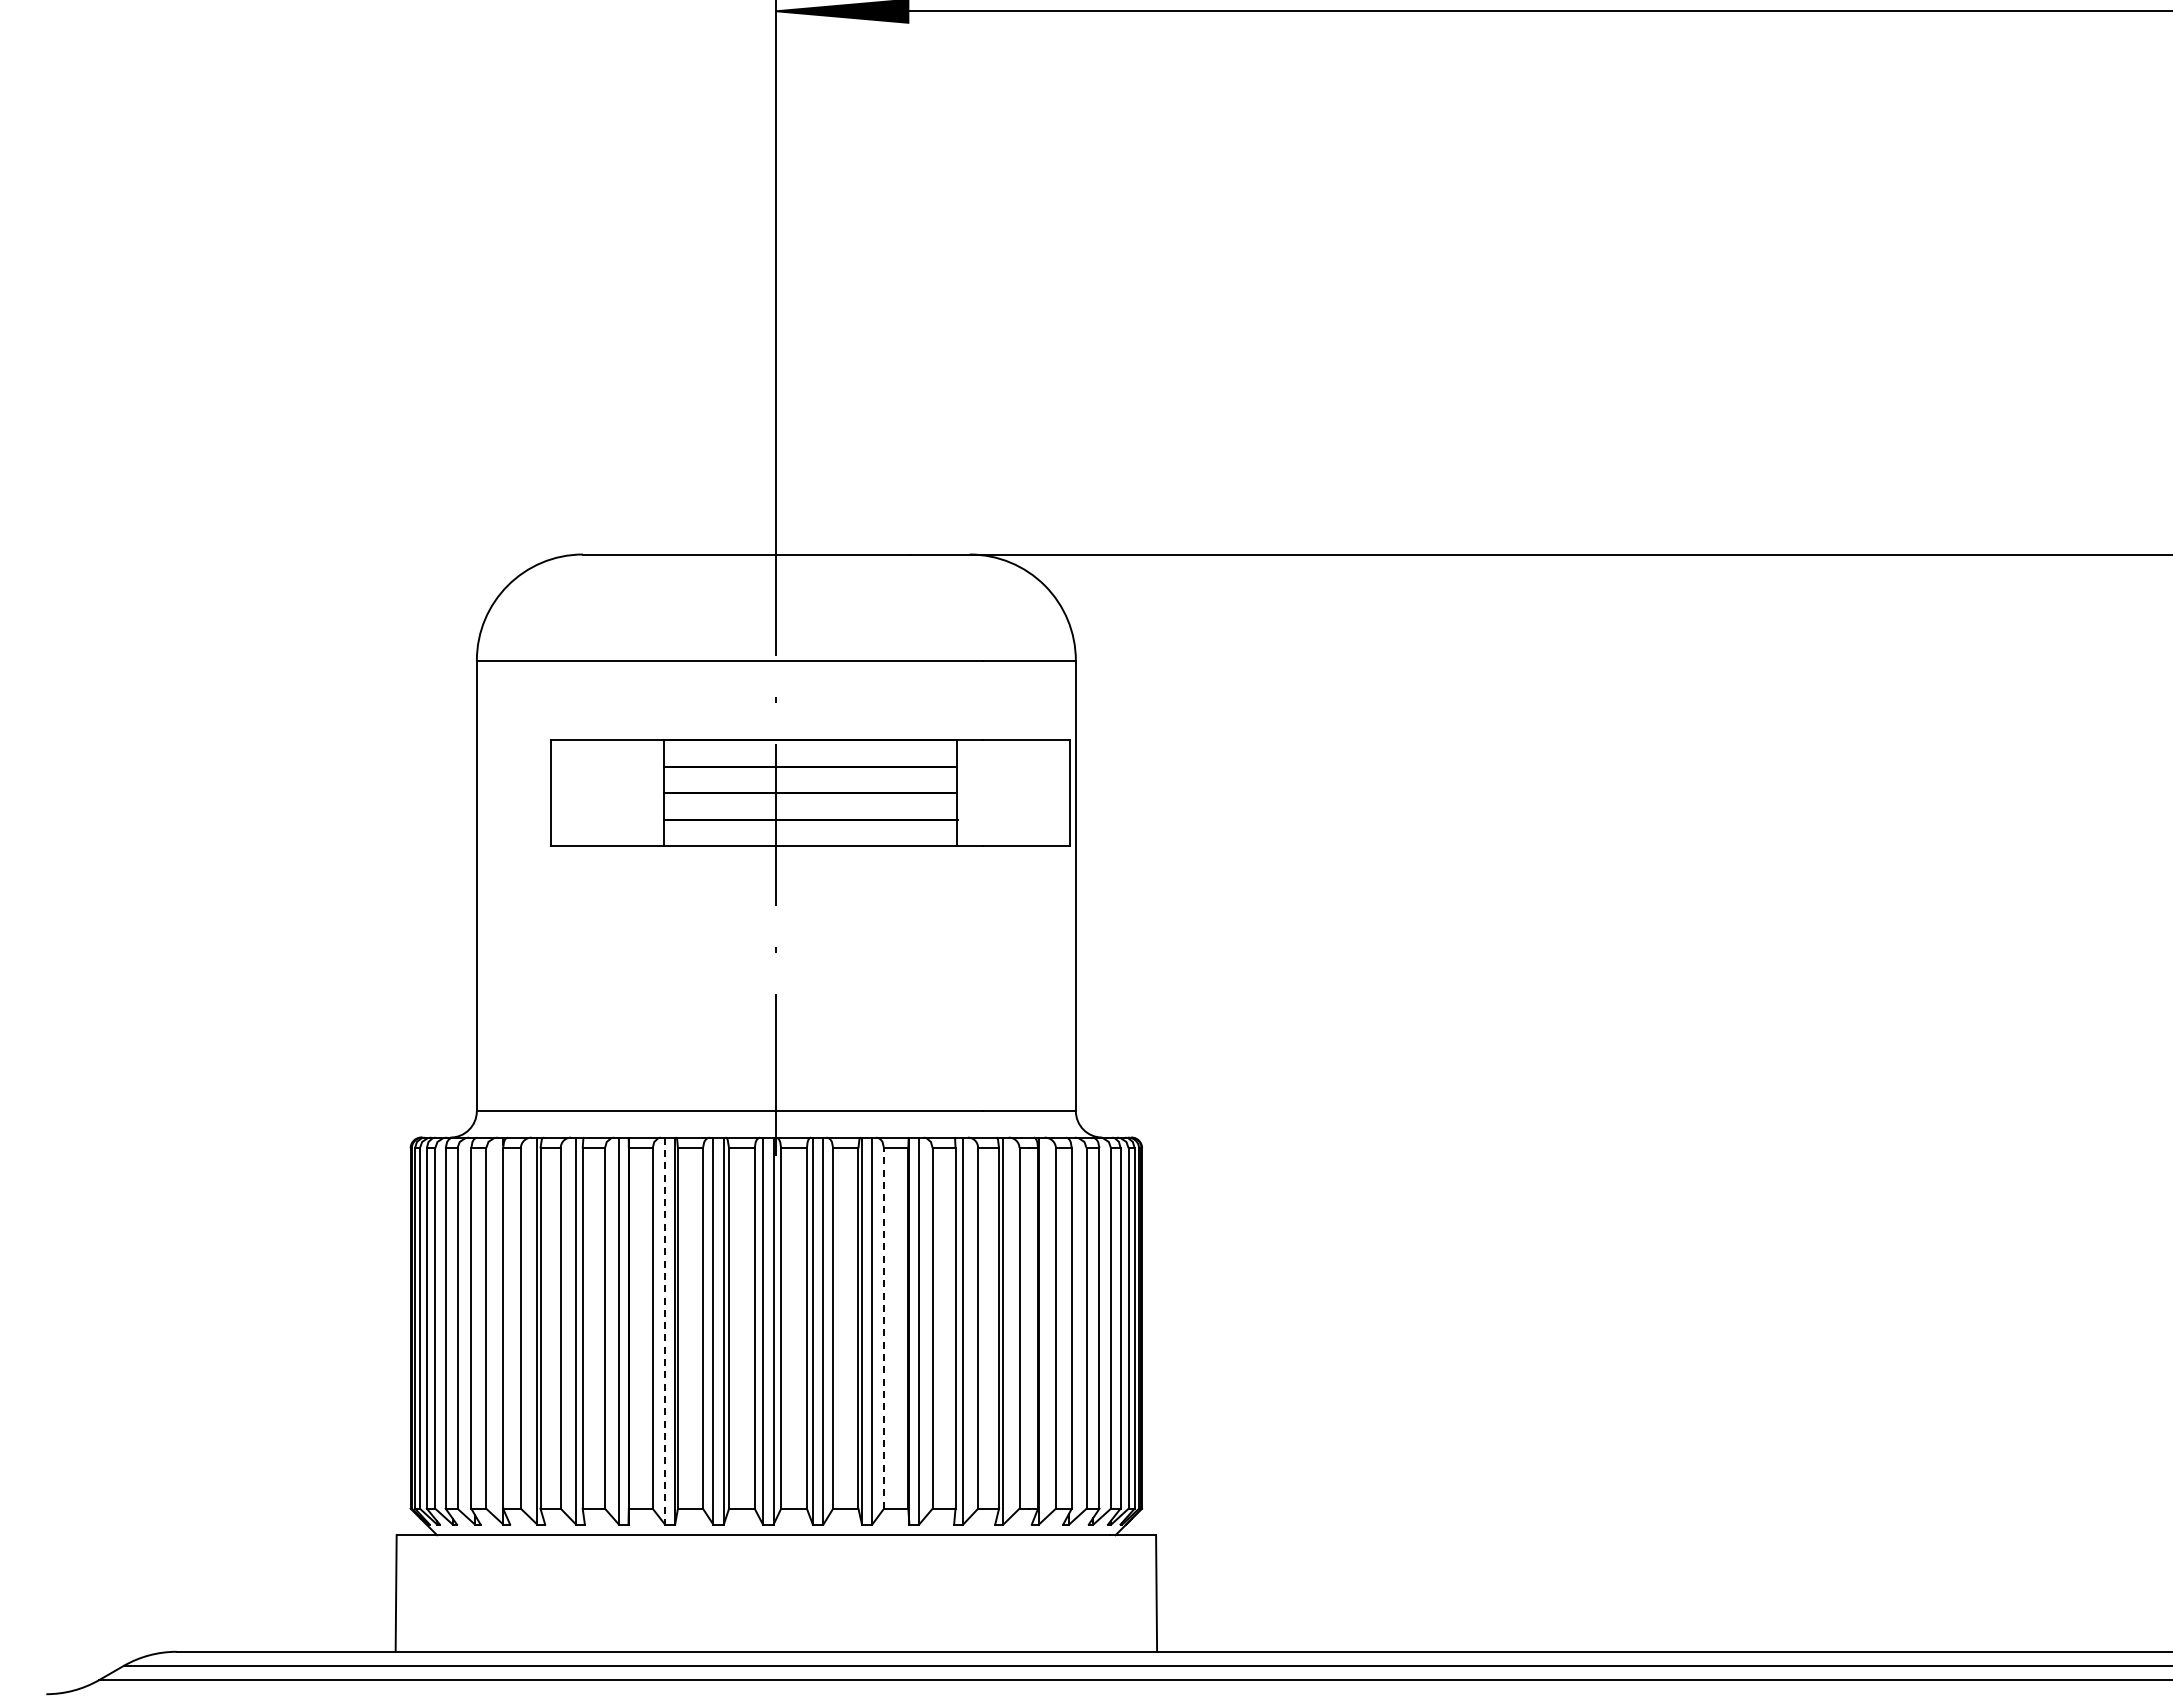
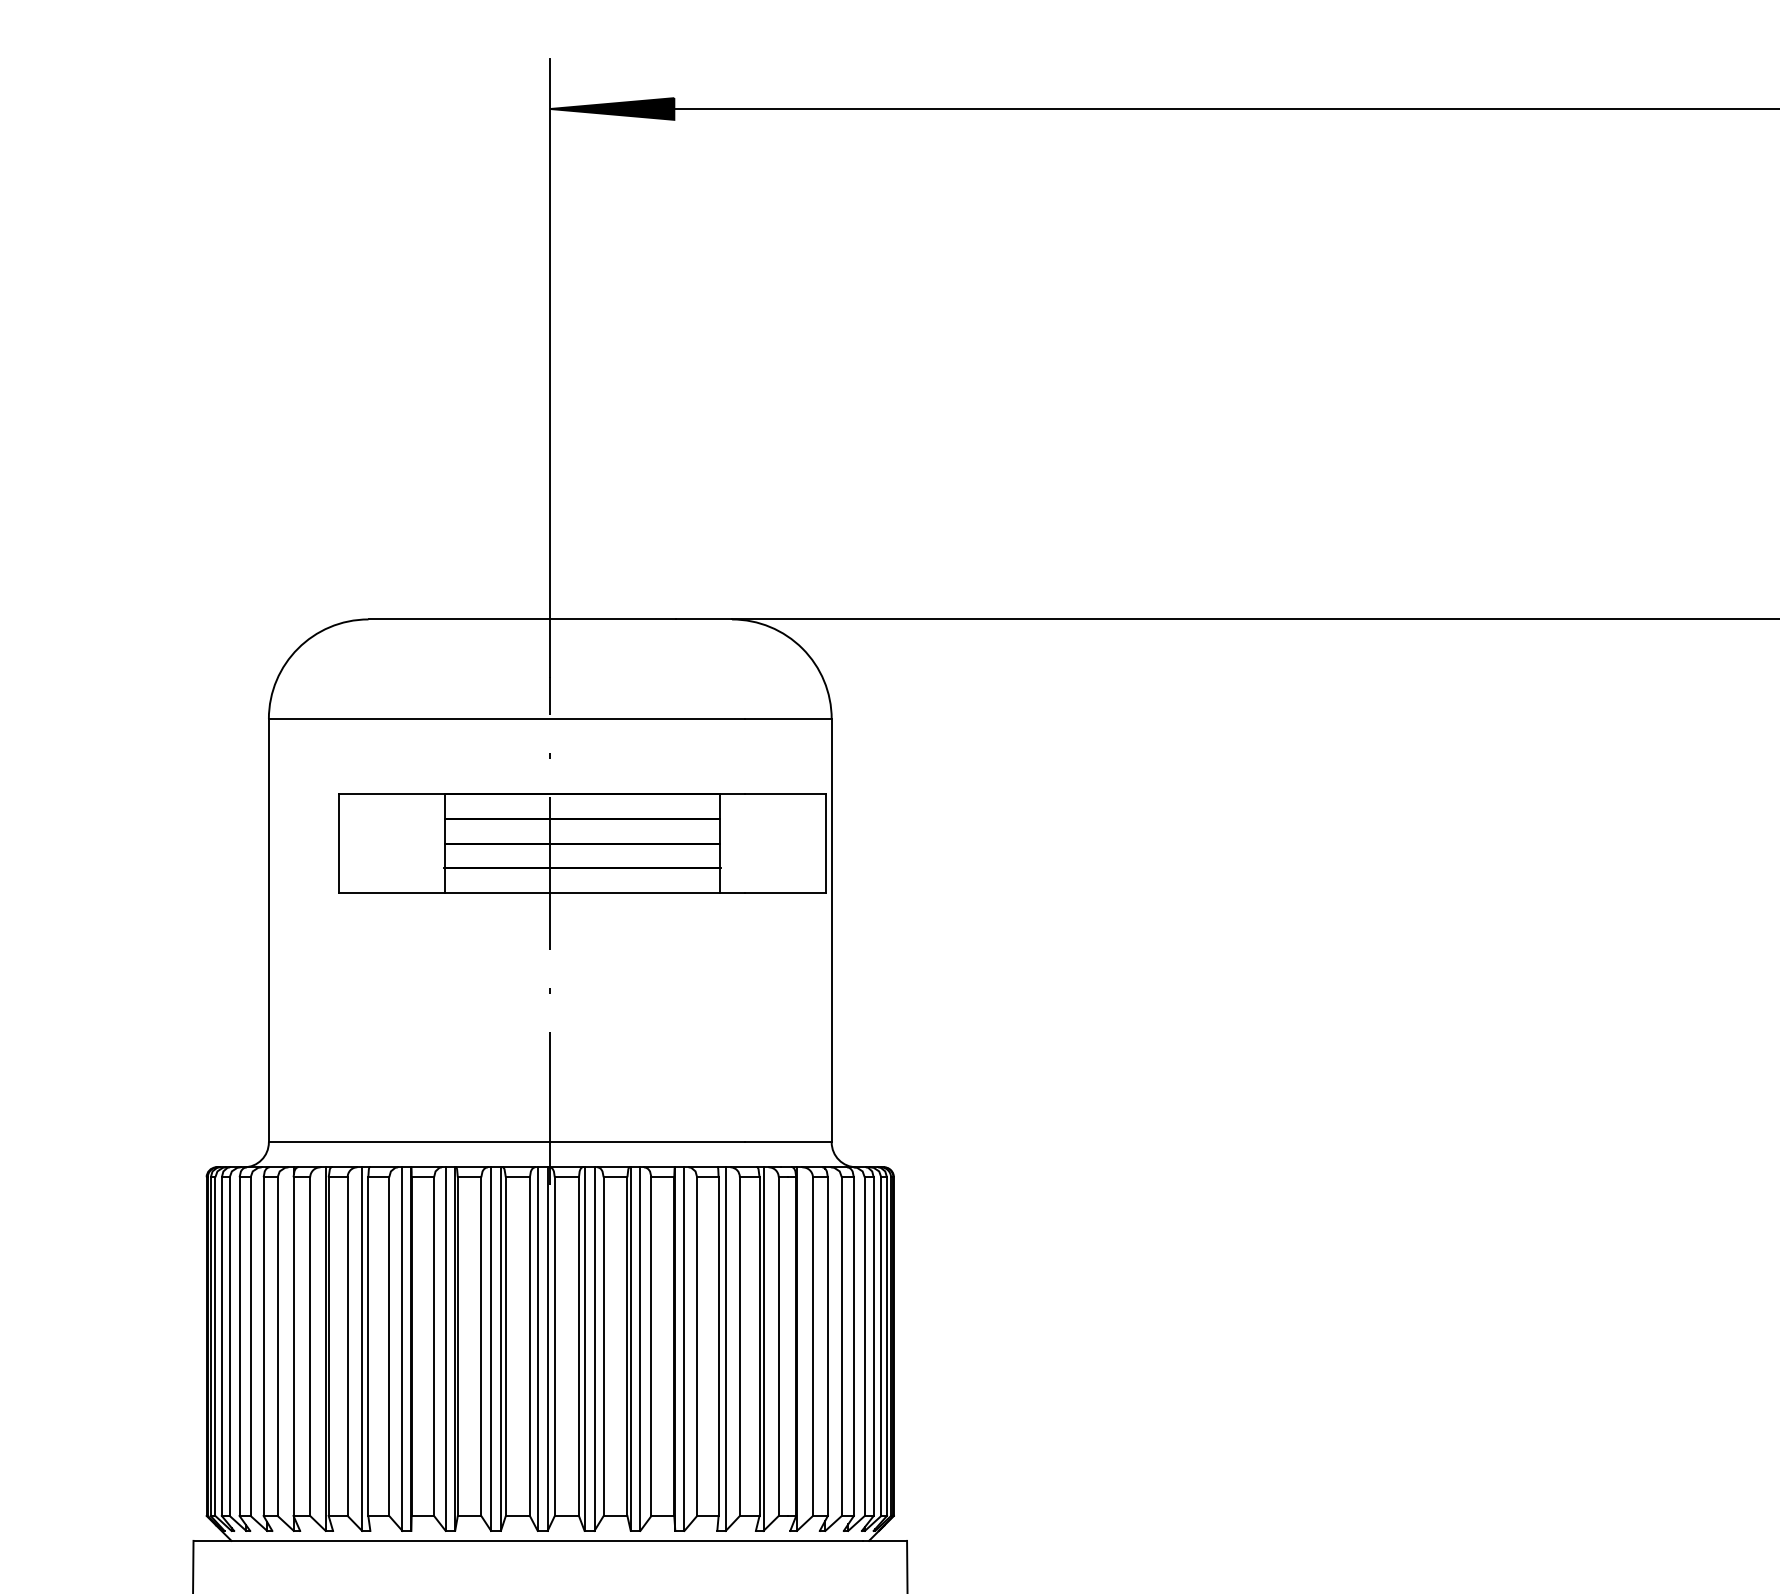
line: (884, 1327) -> (651, 1345), dashed -> solid
line: (665, 1331) -> (446, 1349), dashed -> solid

